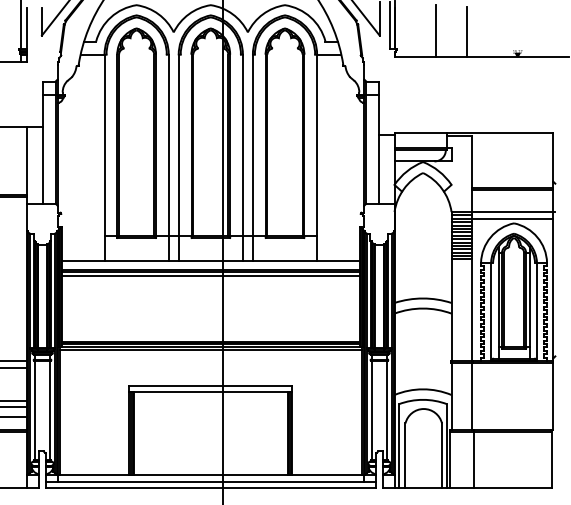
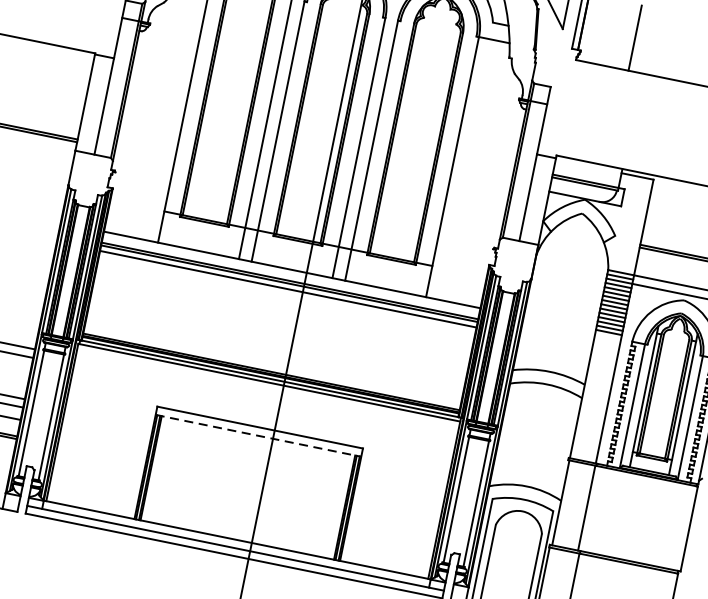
line: (466, 32) -> (673, 47), removed
line: (211, 392) -> (259, 436), solid -> dashed

